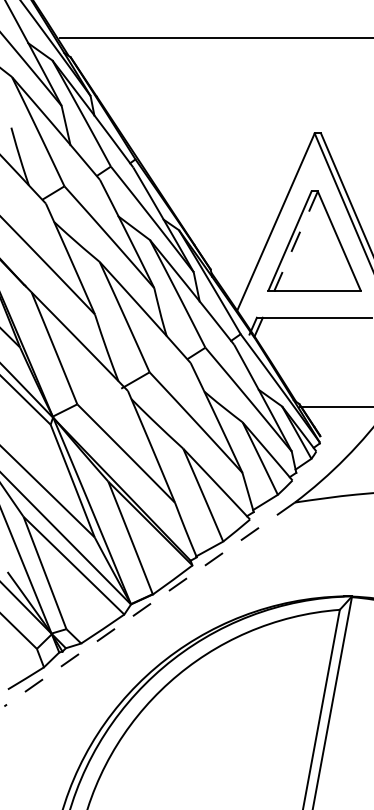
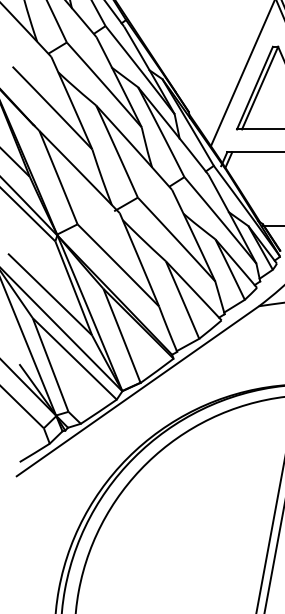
line: (295, 241) -> (259, 88), dashed -> solid
line: (149, 604) -> (137, 391), dashed -> solid

